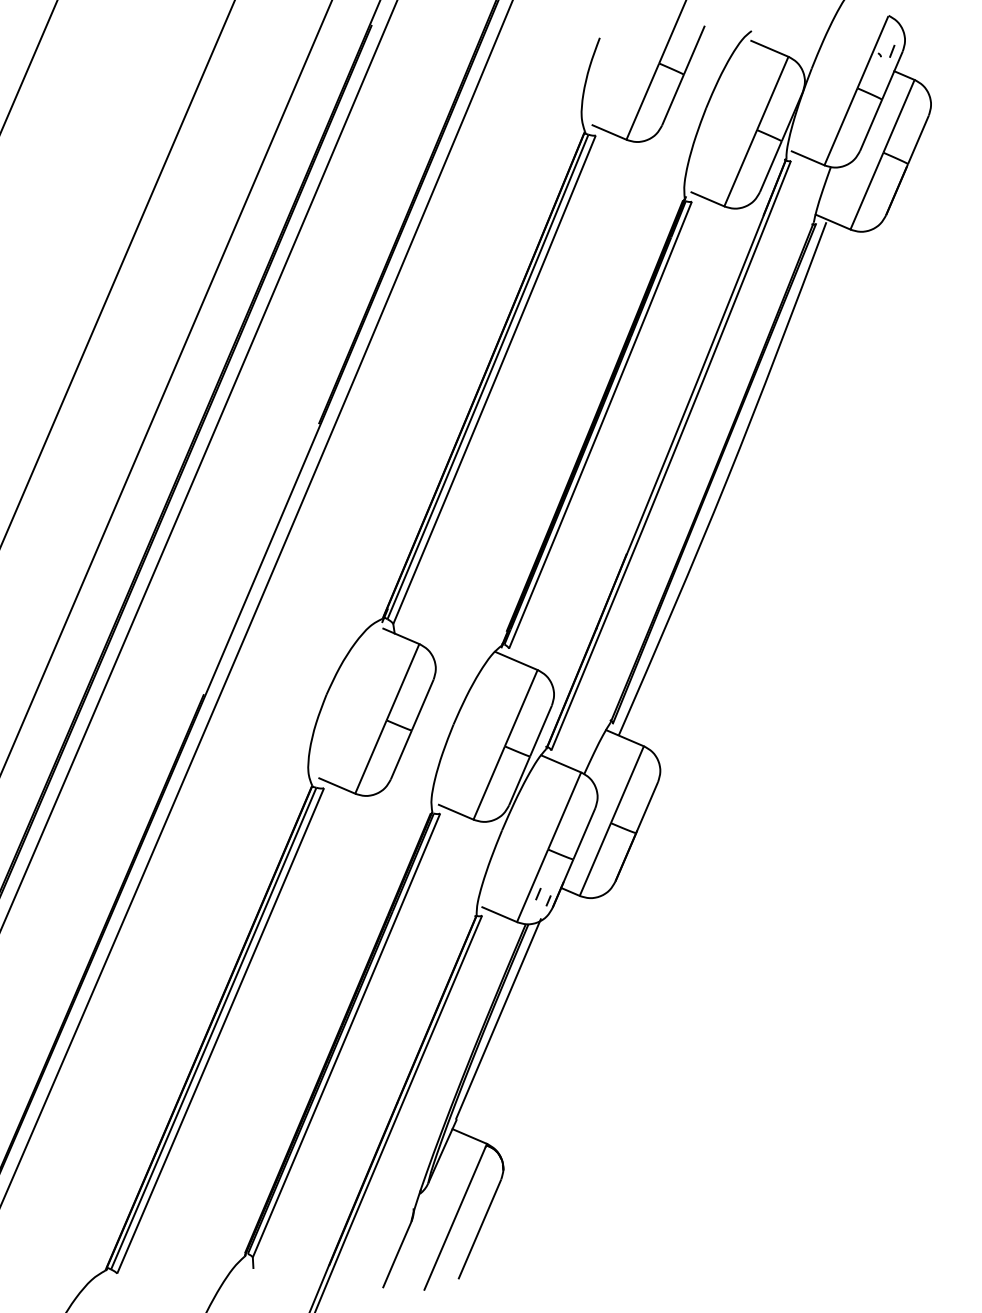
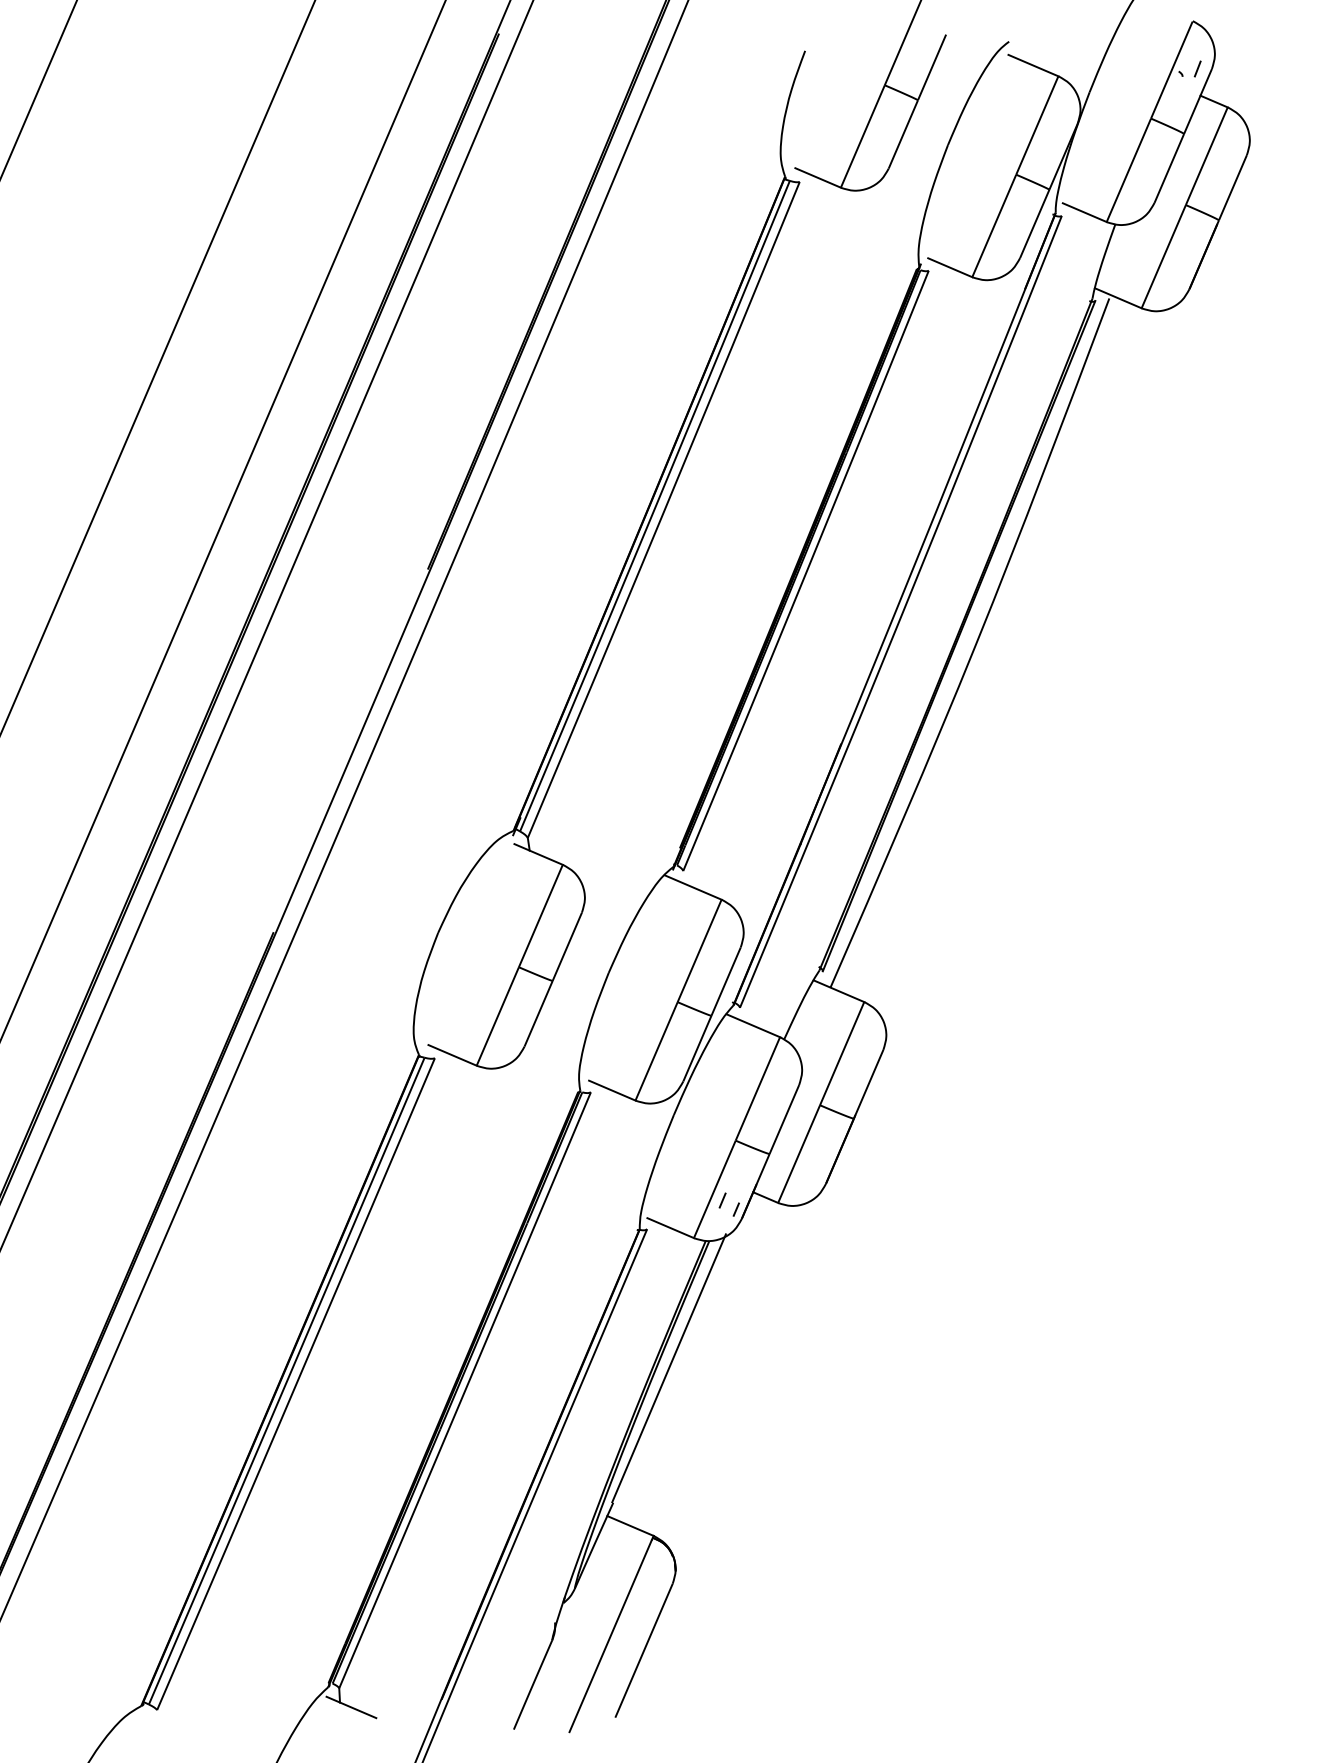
line: (261, 1271) -> (351, 1707), added

